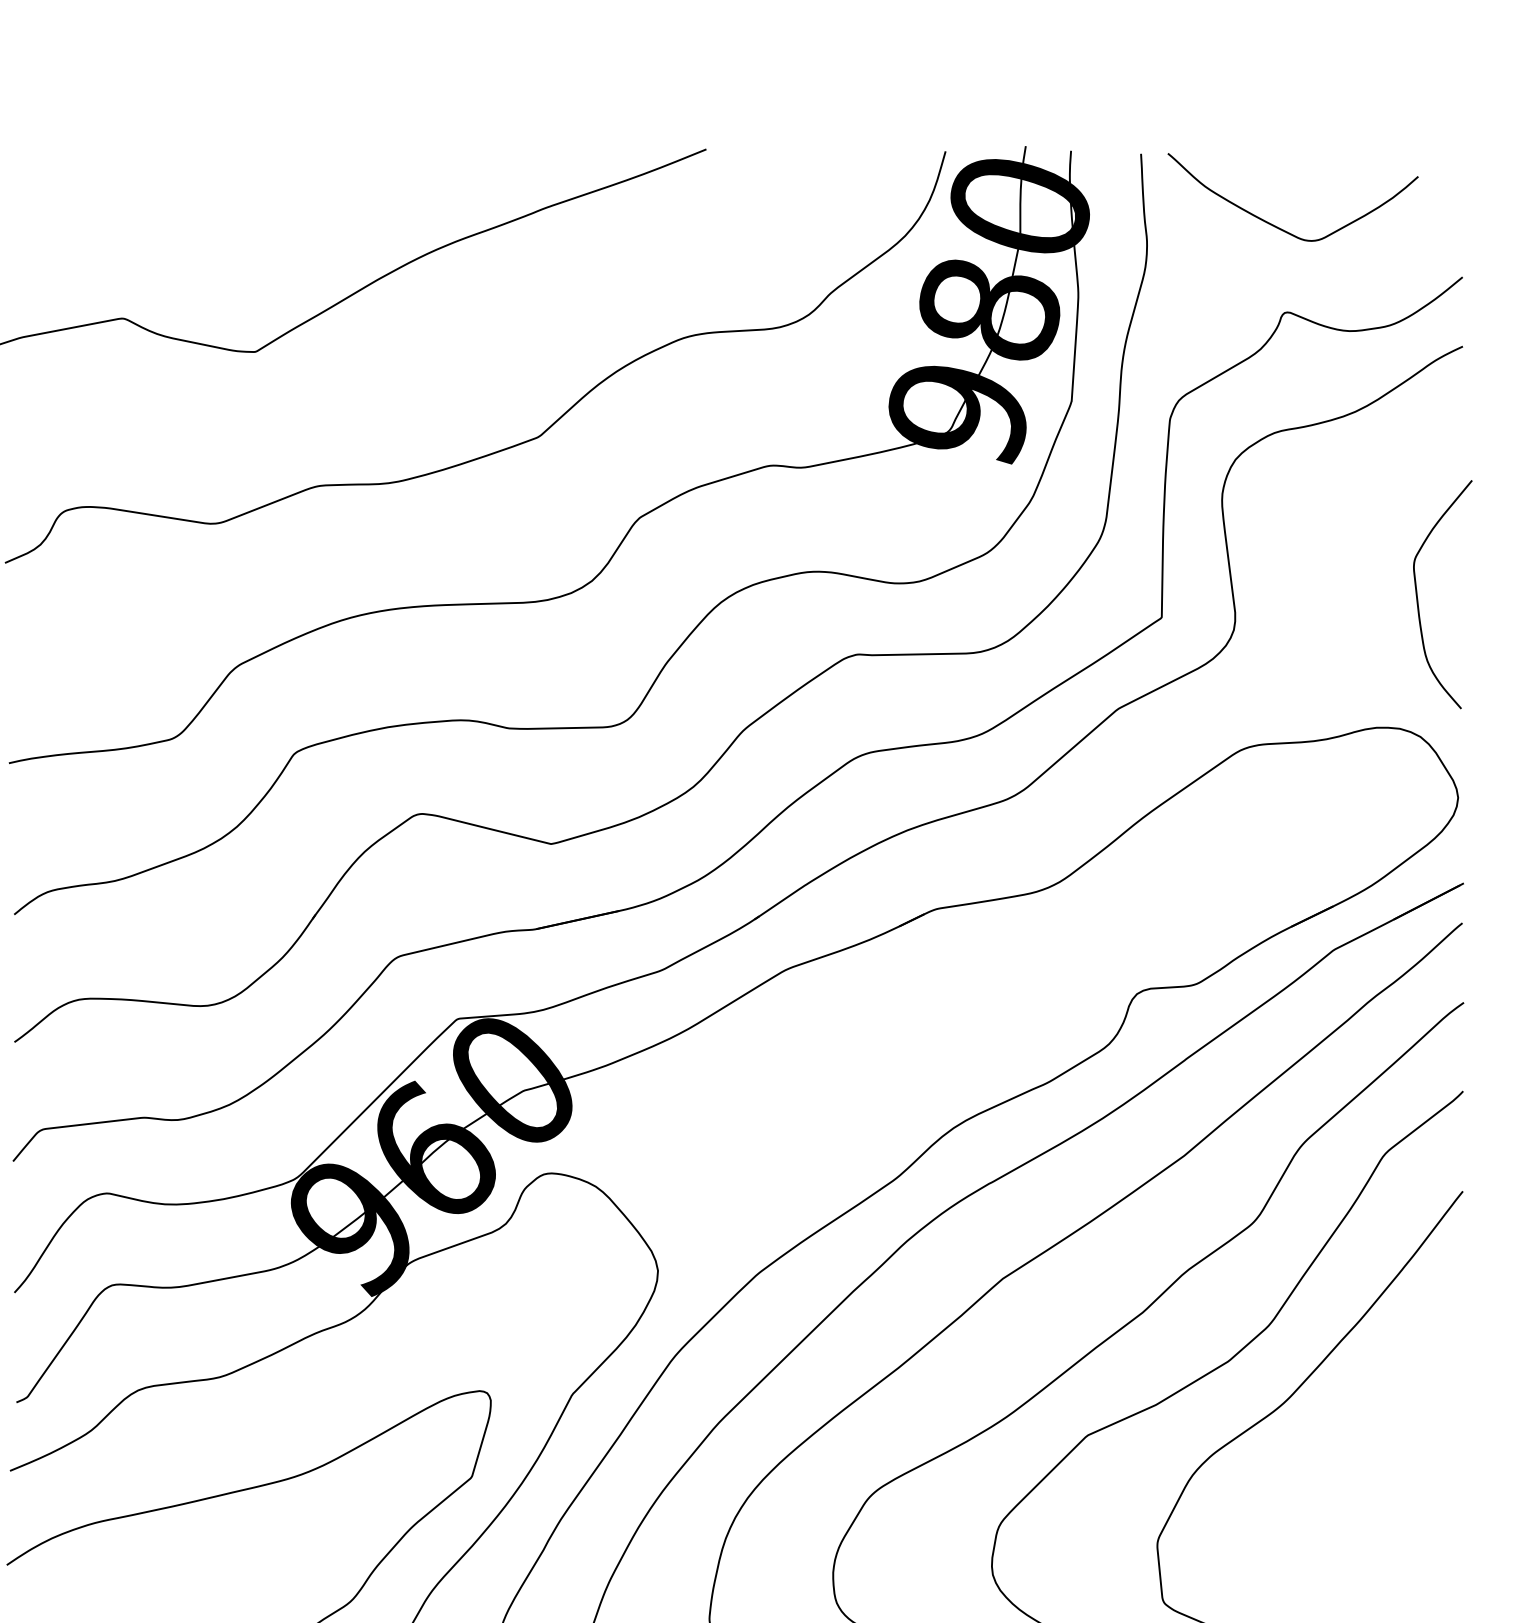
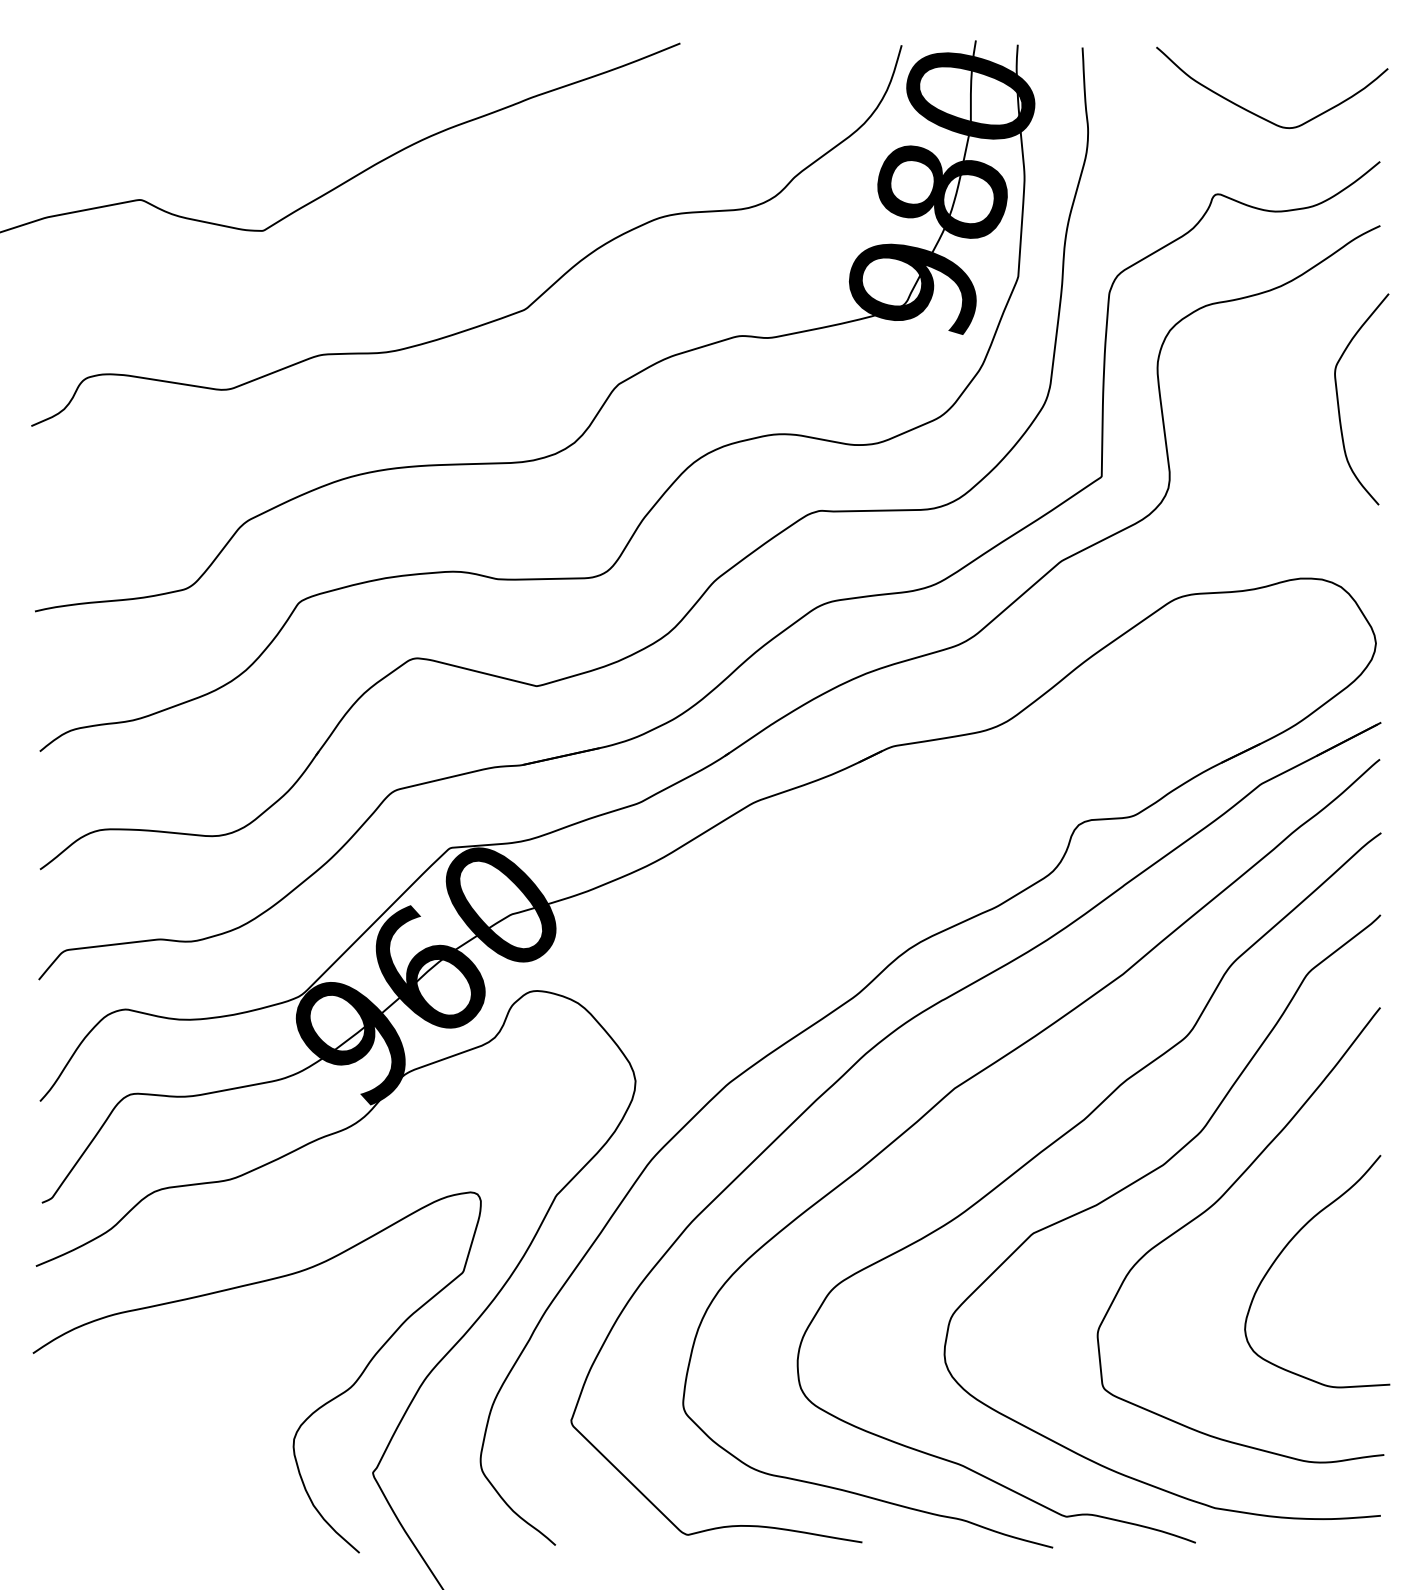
curve: (1279, 227) -> (1259, 115), moved
curve: (1418, 600) -> (1339, 404), moved
curve: (1361, 1450) -> (1286, 1247), added

